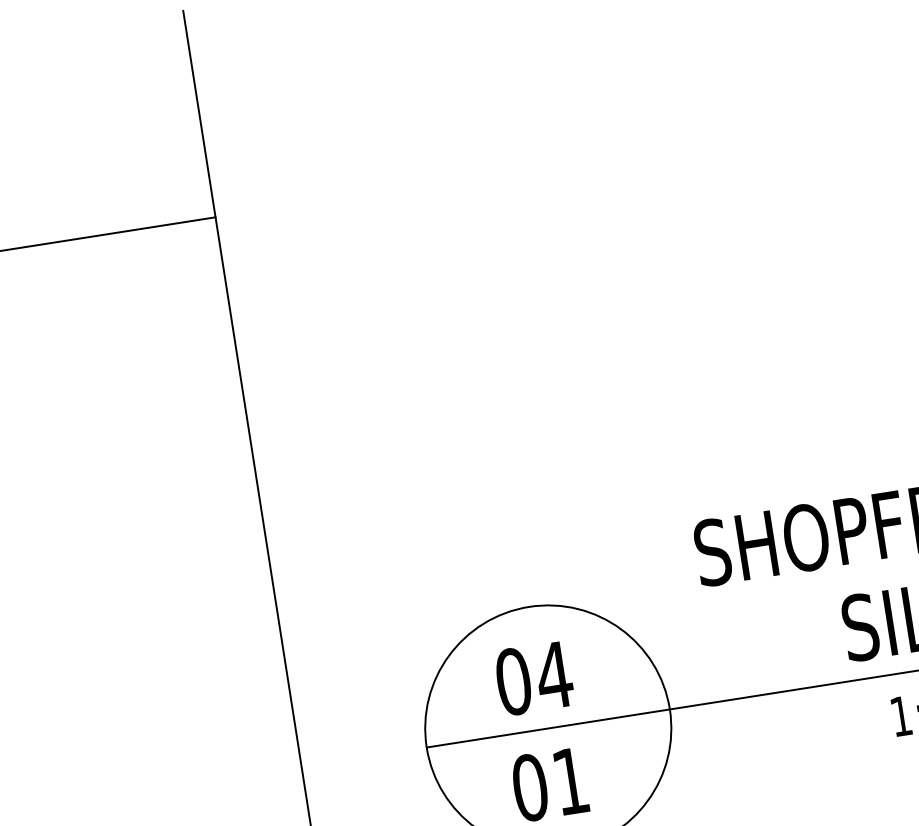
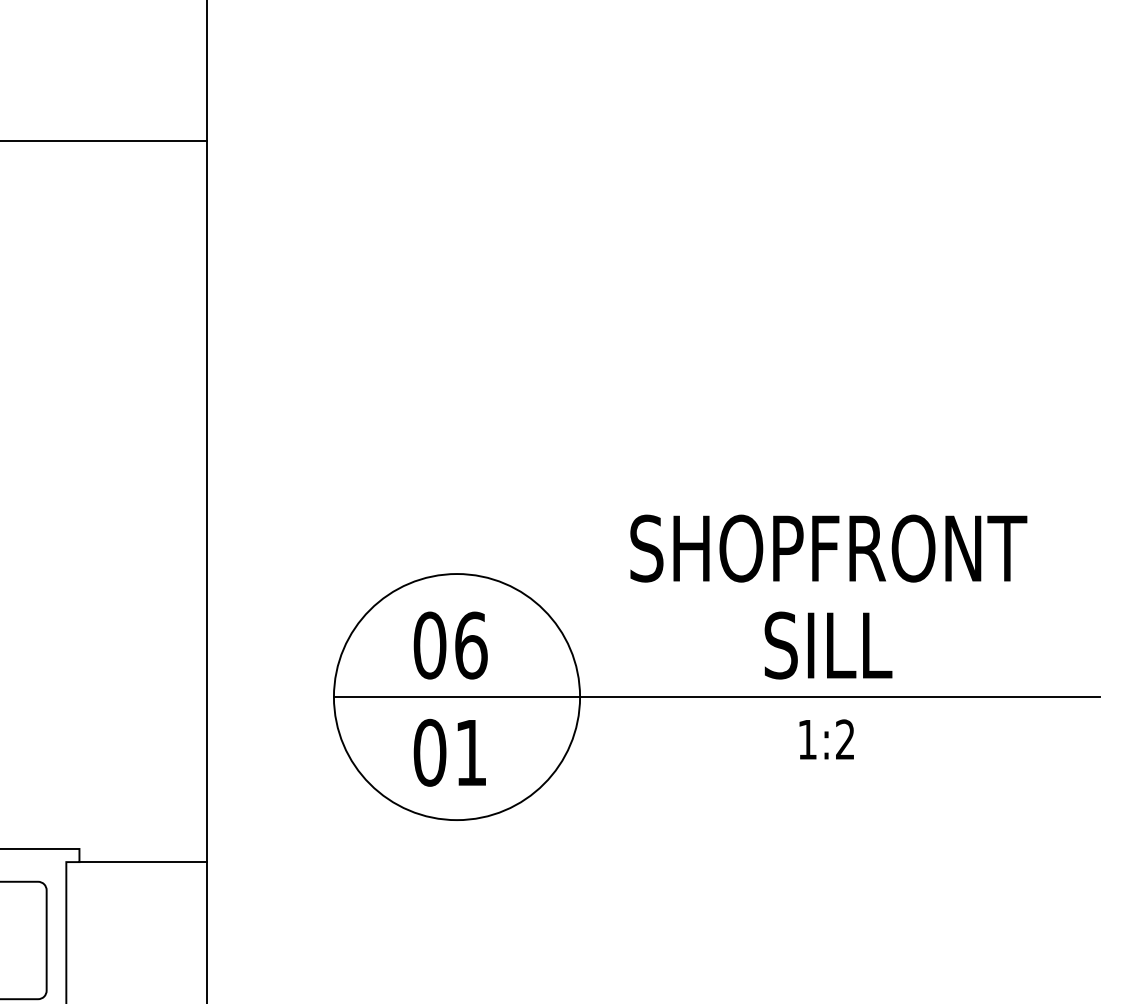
text: (553, 675) -> (470, 645), 04 -> 06

